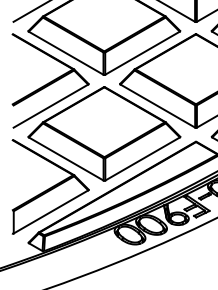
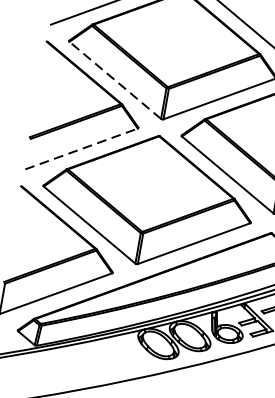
line: (65, 53) -> (114, 80), solid -> dashed
line: (51, 105) -> (82, 148), solid -> dashed

